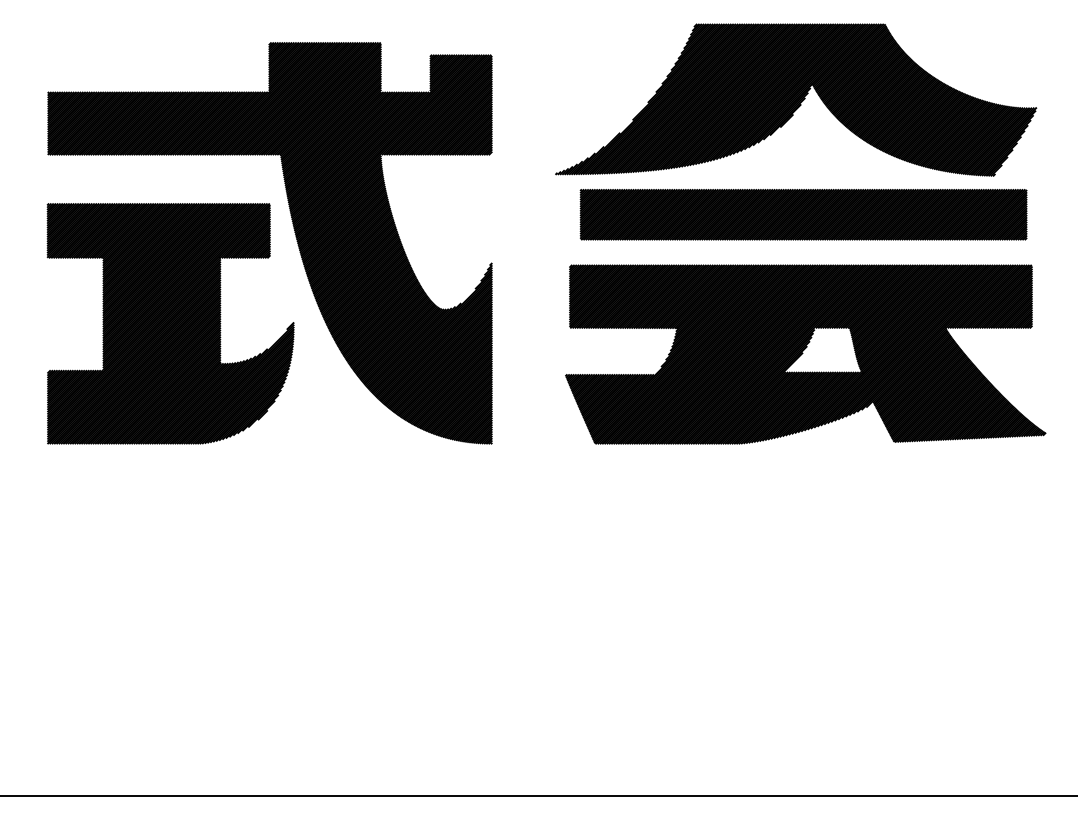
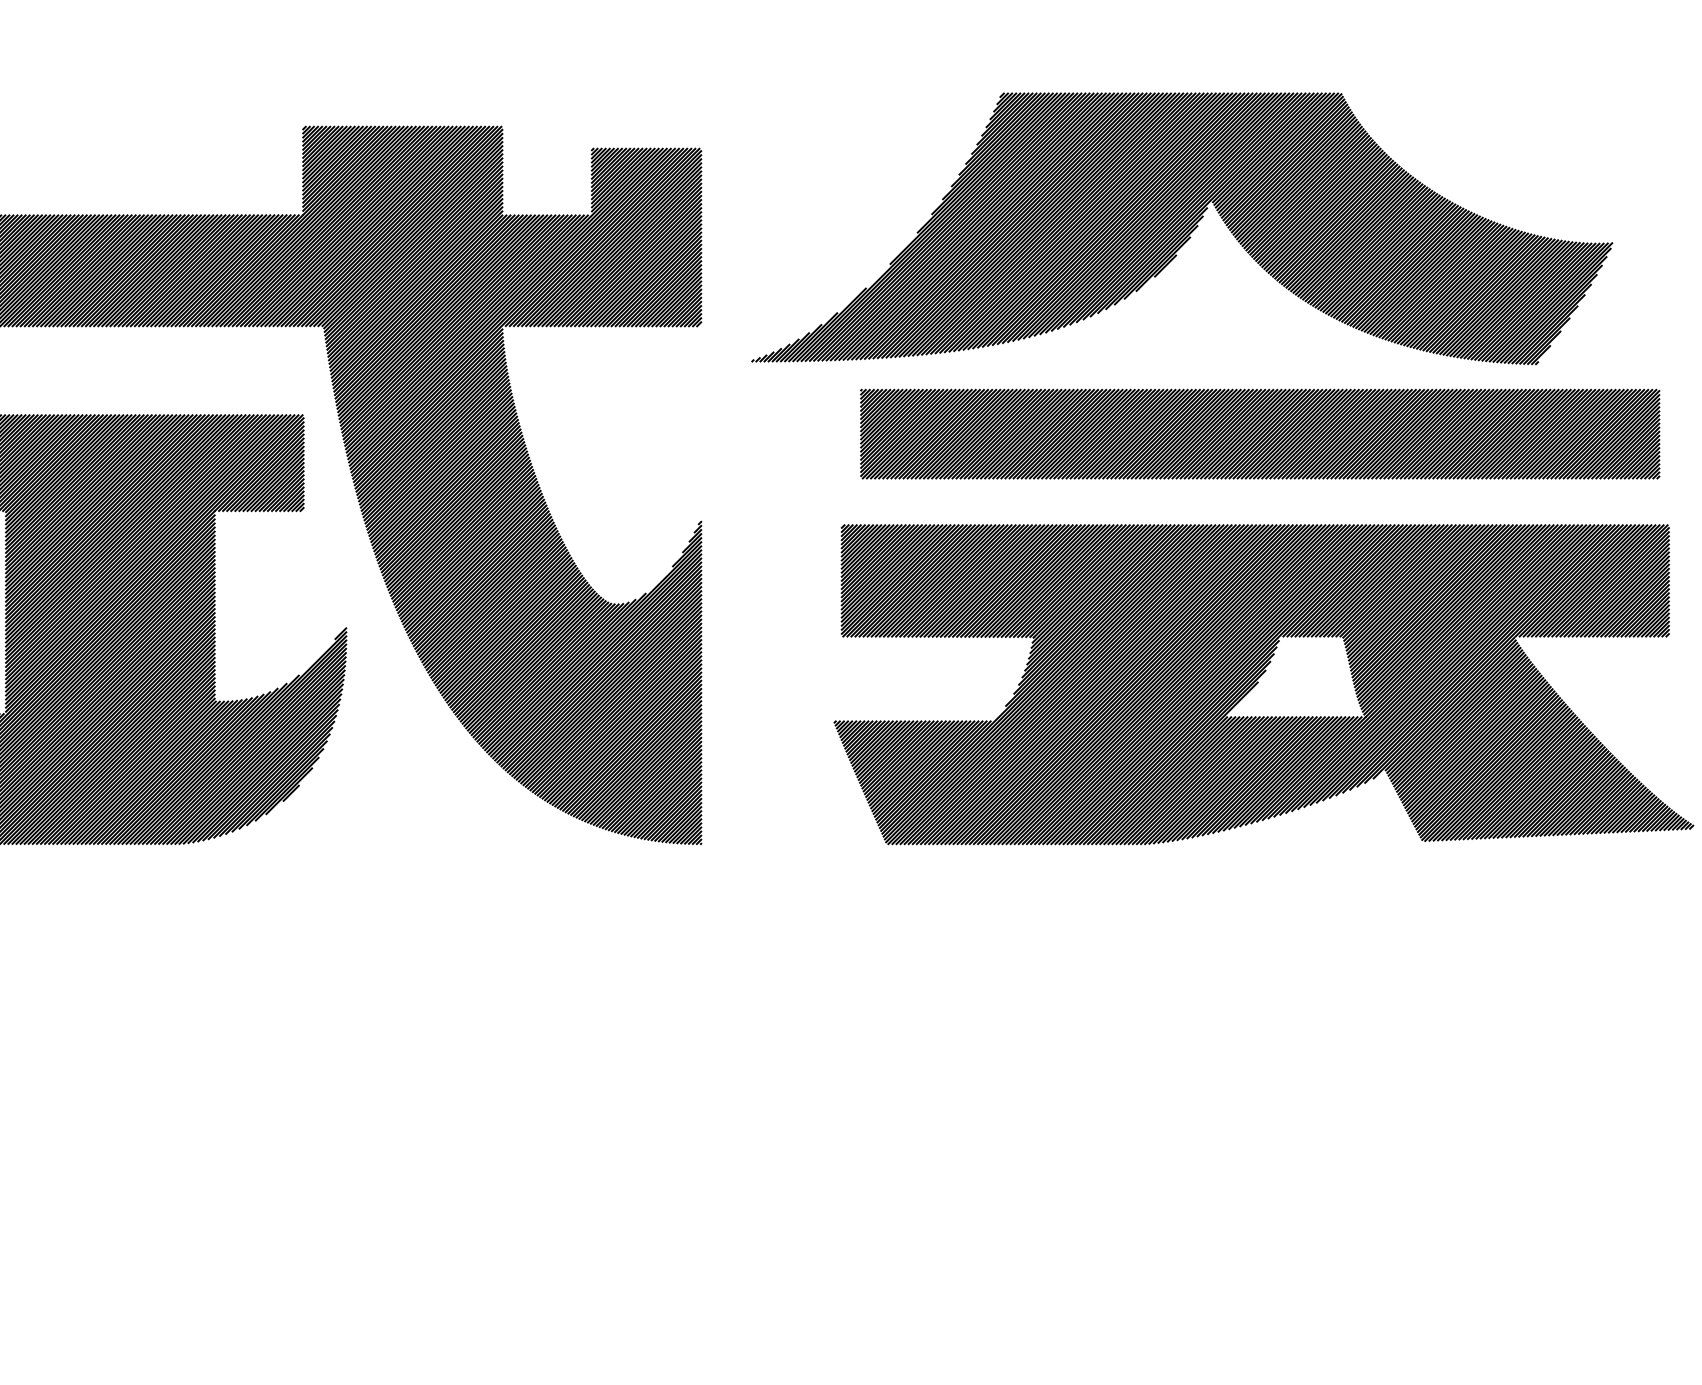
part: (796, 99) -> (1182, 227), moved

